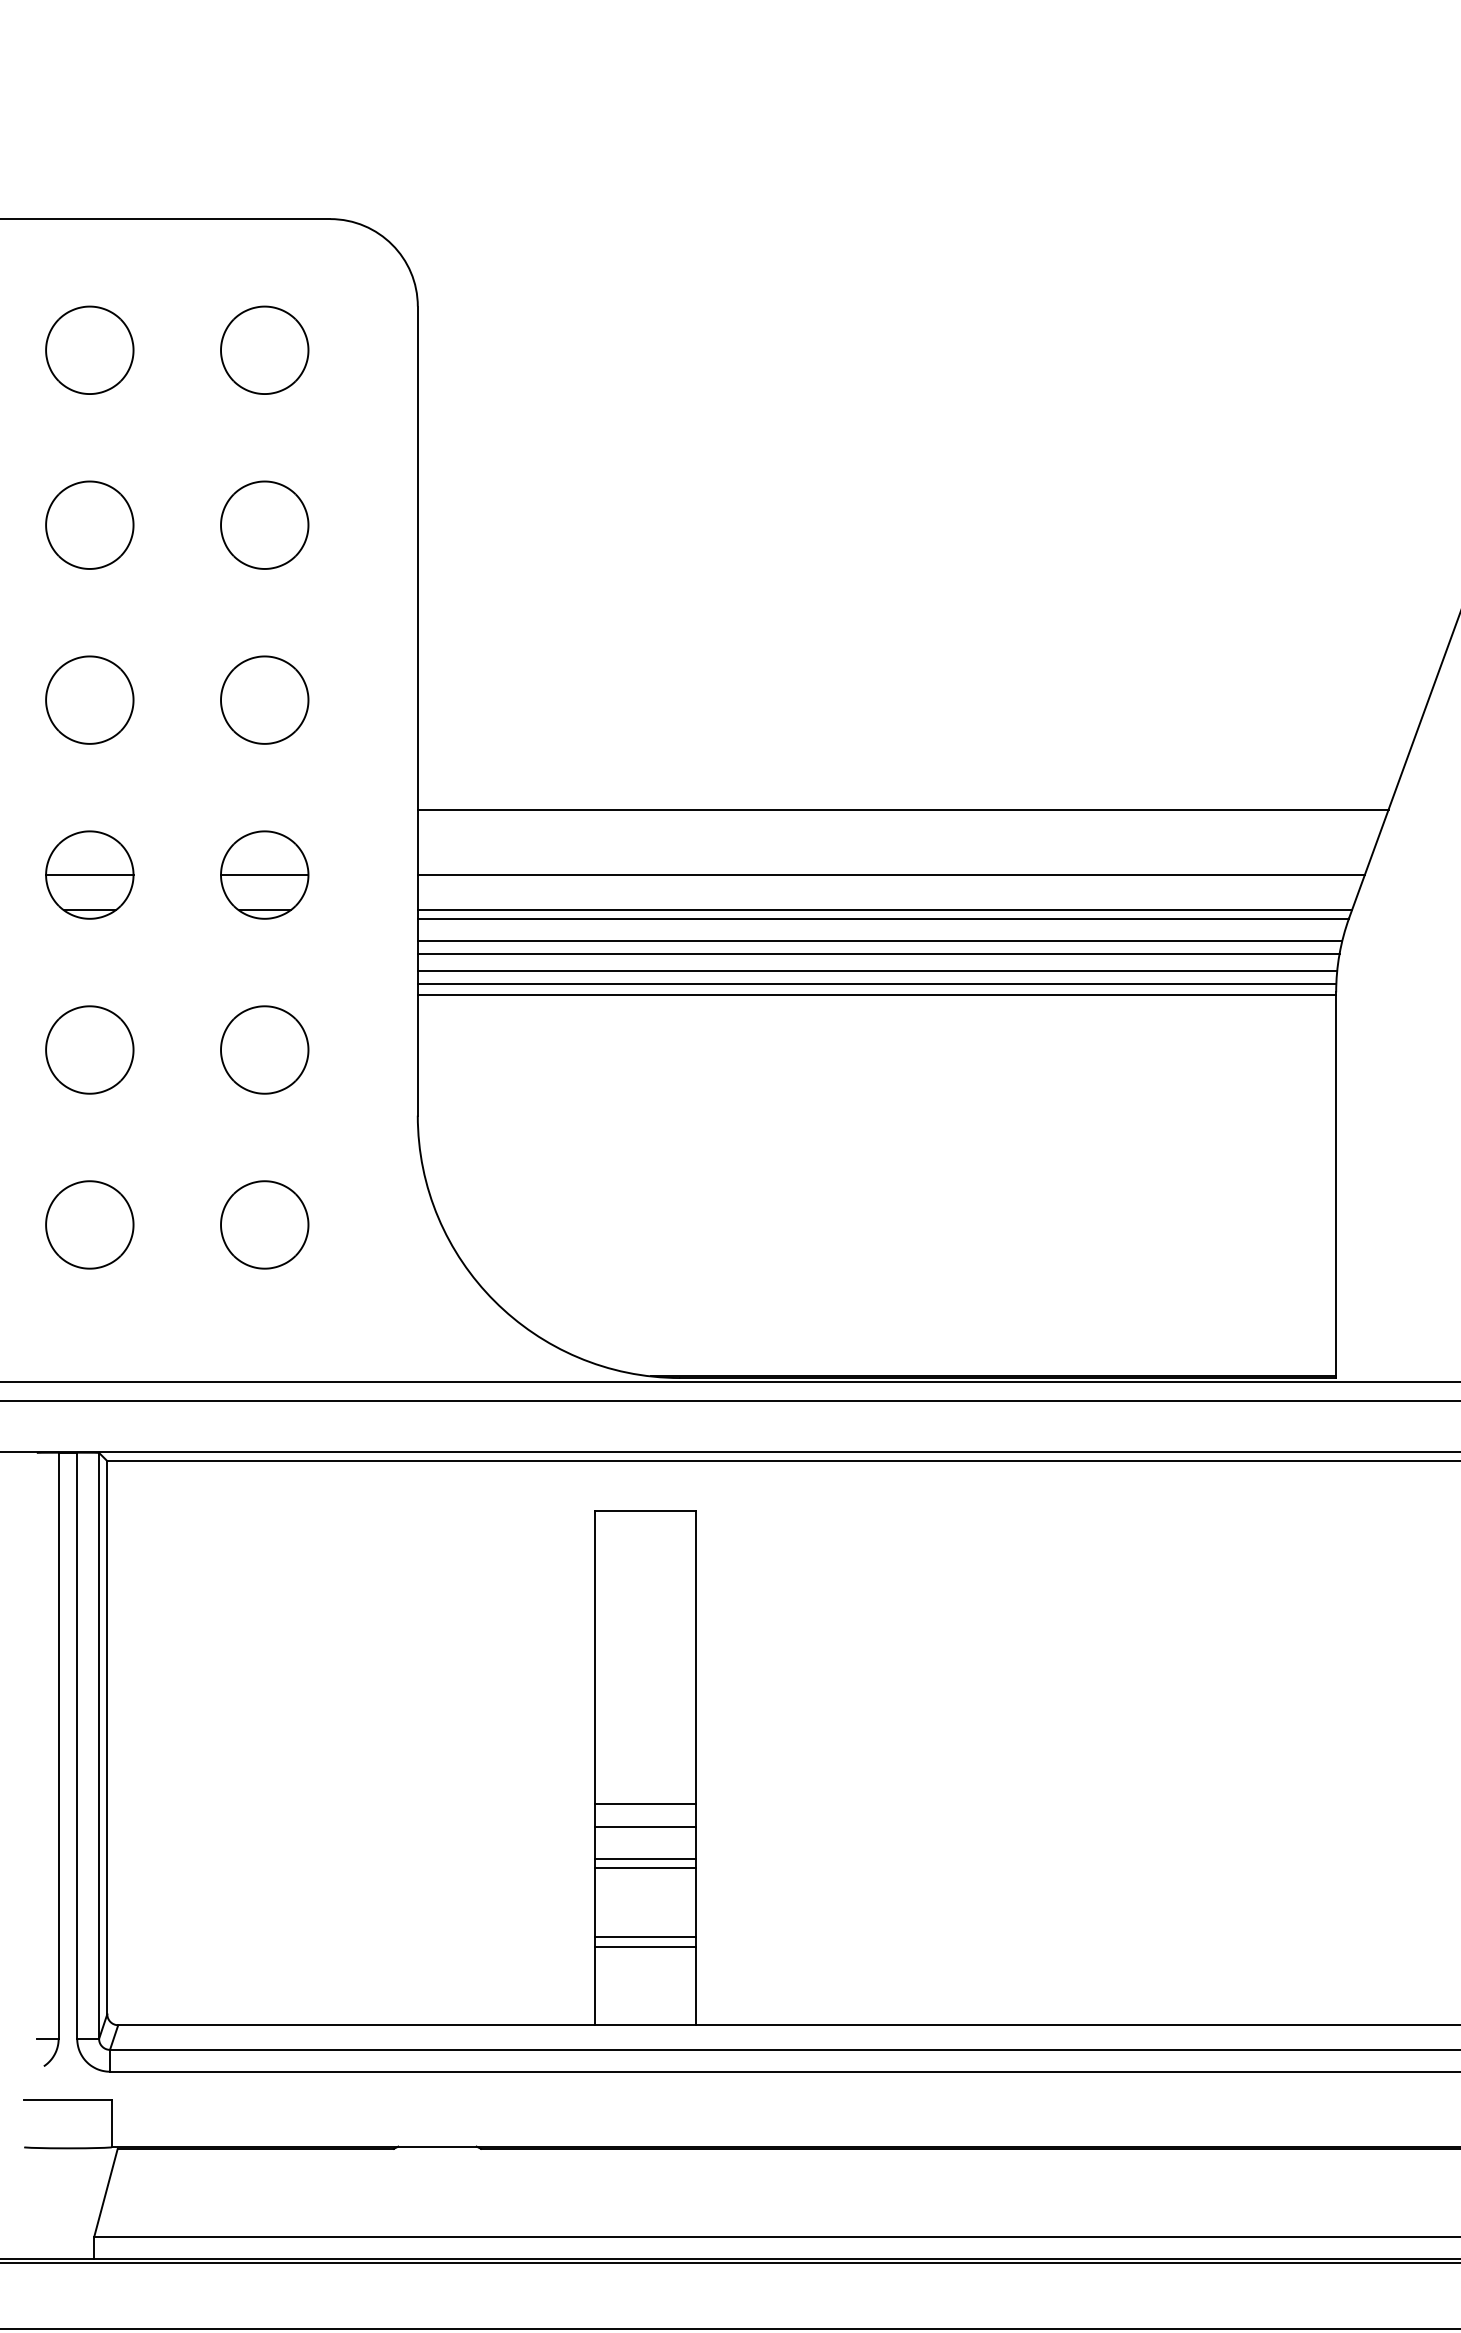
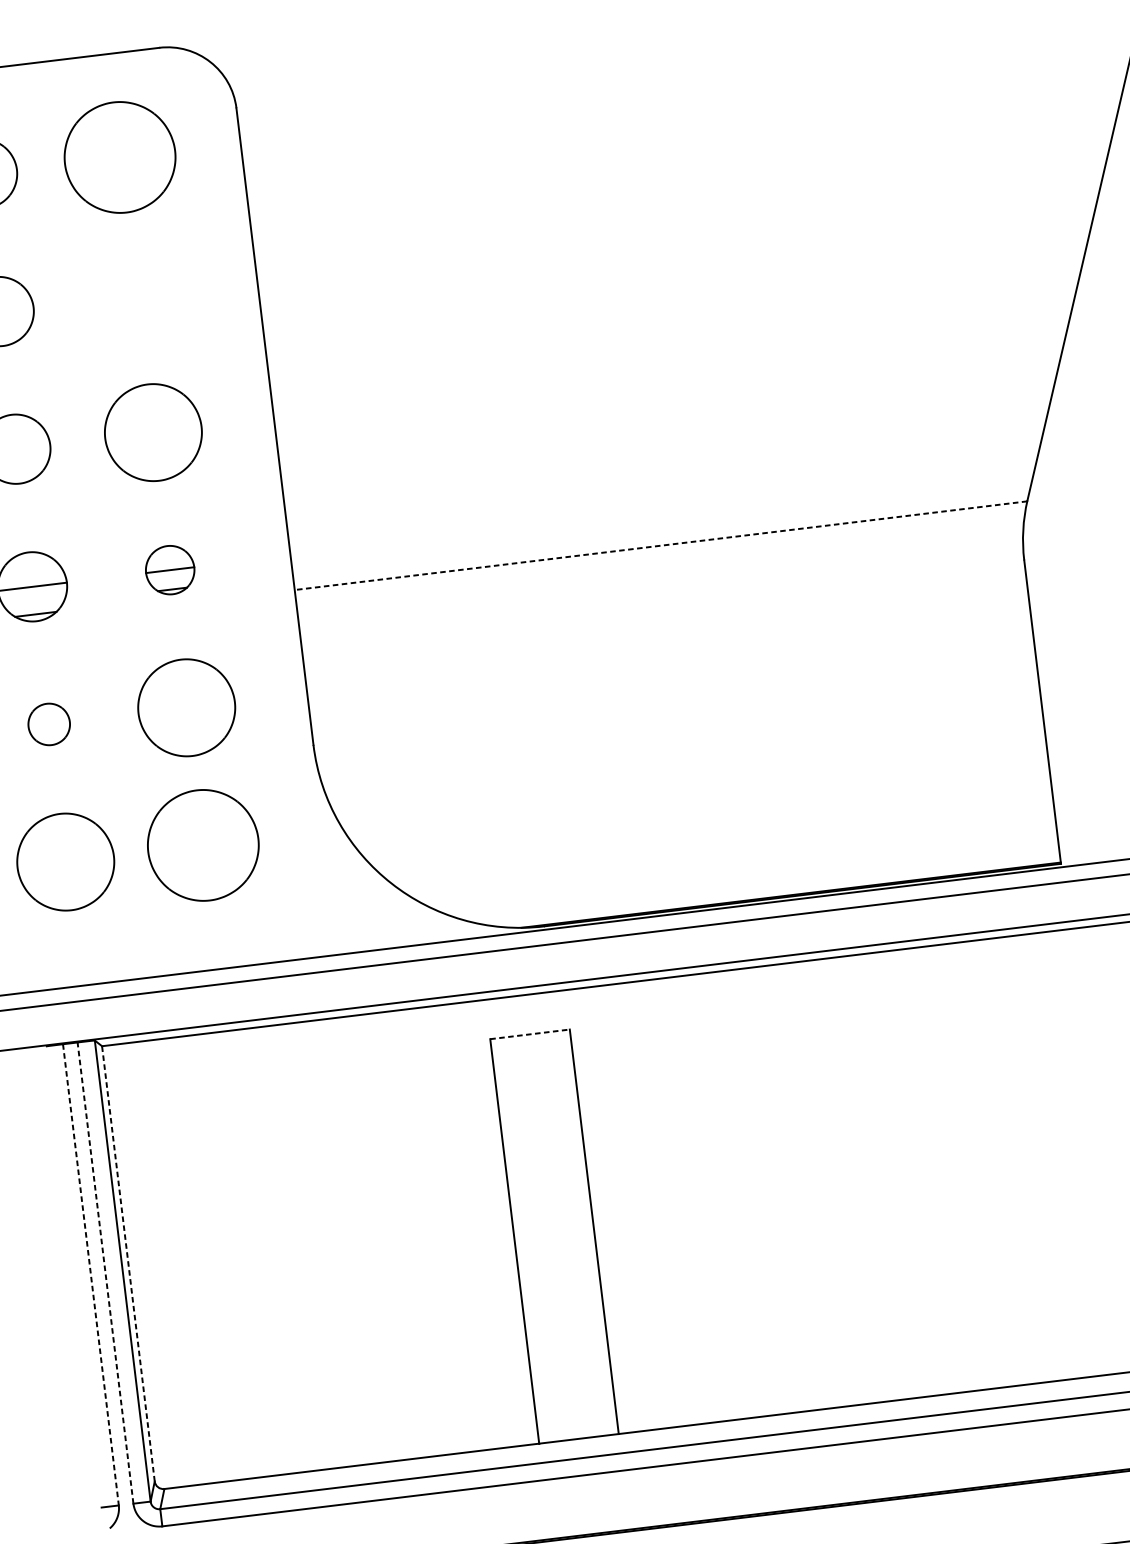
part: (264, 349) -> (119, 156), size x1.6
part: (264, 524) -> (136, 294), removed
part: (264, 699) -> (153, 432), size x1.4
line: (902, 809) -> (665, 457), removed
part: (264, 874) -> (169, 569), size x0.7
line: (890, 875) -> (662, 510), removed
line: (884, 910) -> (661, 539), removed
line: (883, 918) -> (661, 545), solid -> dashed
line: (879, 940) -> (660, 563), removed
line: (878, 953) -> (660, 573), removed
line: (877, 971) -> (661, 587), removed
line: (876, 984) -> (661, 598), removed
line: (876, 995) -> (662, 606), removed
part: (89, 1049) -> (48, 724), size x0.6
part: (264, 1049) -> (186, 707), size x1.4
part: (89, 1224) -> (65, 861), size x1.4
part: (264, 1224) -> (203, 845), size x1.6
line: (645, 1511) -> (530, 1034), solid -> dashed
line: (107, 1737) -> (128, 1263), solid -> dashed
line: (77, 1745) -> (105, 1272), solid -> dashed
line: (58, 1746) -> (90, 1275), solid -> dashed
line: (644, 1803) -> (557, 1264), removed
line: (644, 1826) -> (559, 1282), removed
line: (644, 1859) -> (562, 1308), removed
line: (644, 1868) -> (563, 1315), removed
line: (644, 1937) -> (570, 1369), removed
line: (644, 1946) -> (570, 1376), removed

